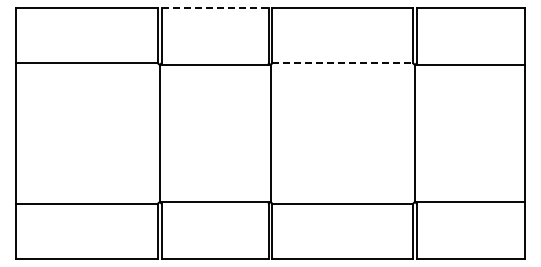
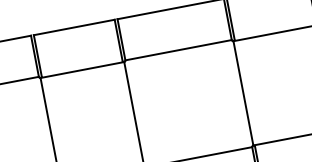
line: (215, 8) -> (74, 27), dashed -> solid
line: (343, 62) -> (179, 49), dashed -> solid

